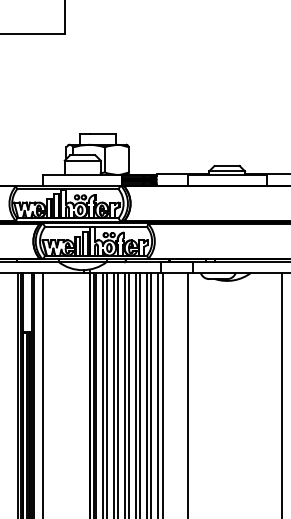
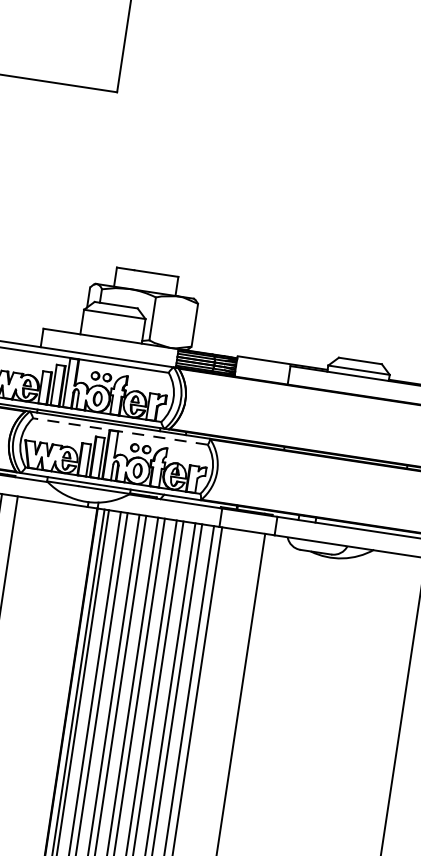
line: (95, 227) -> (119, 432), solid -> dashed

